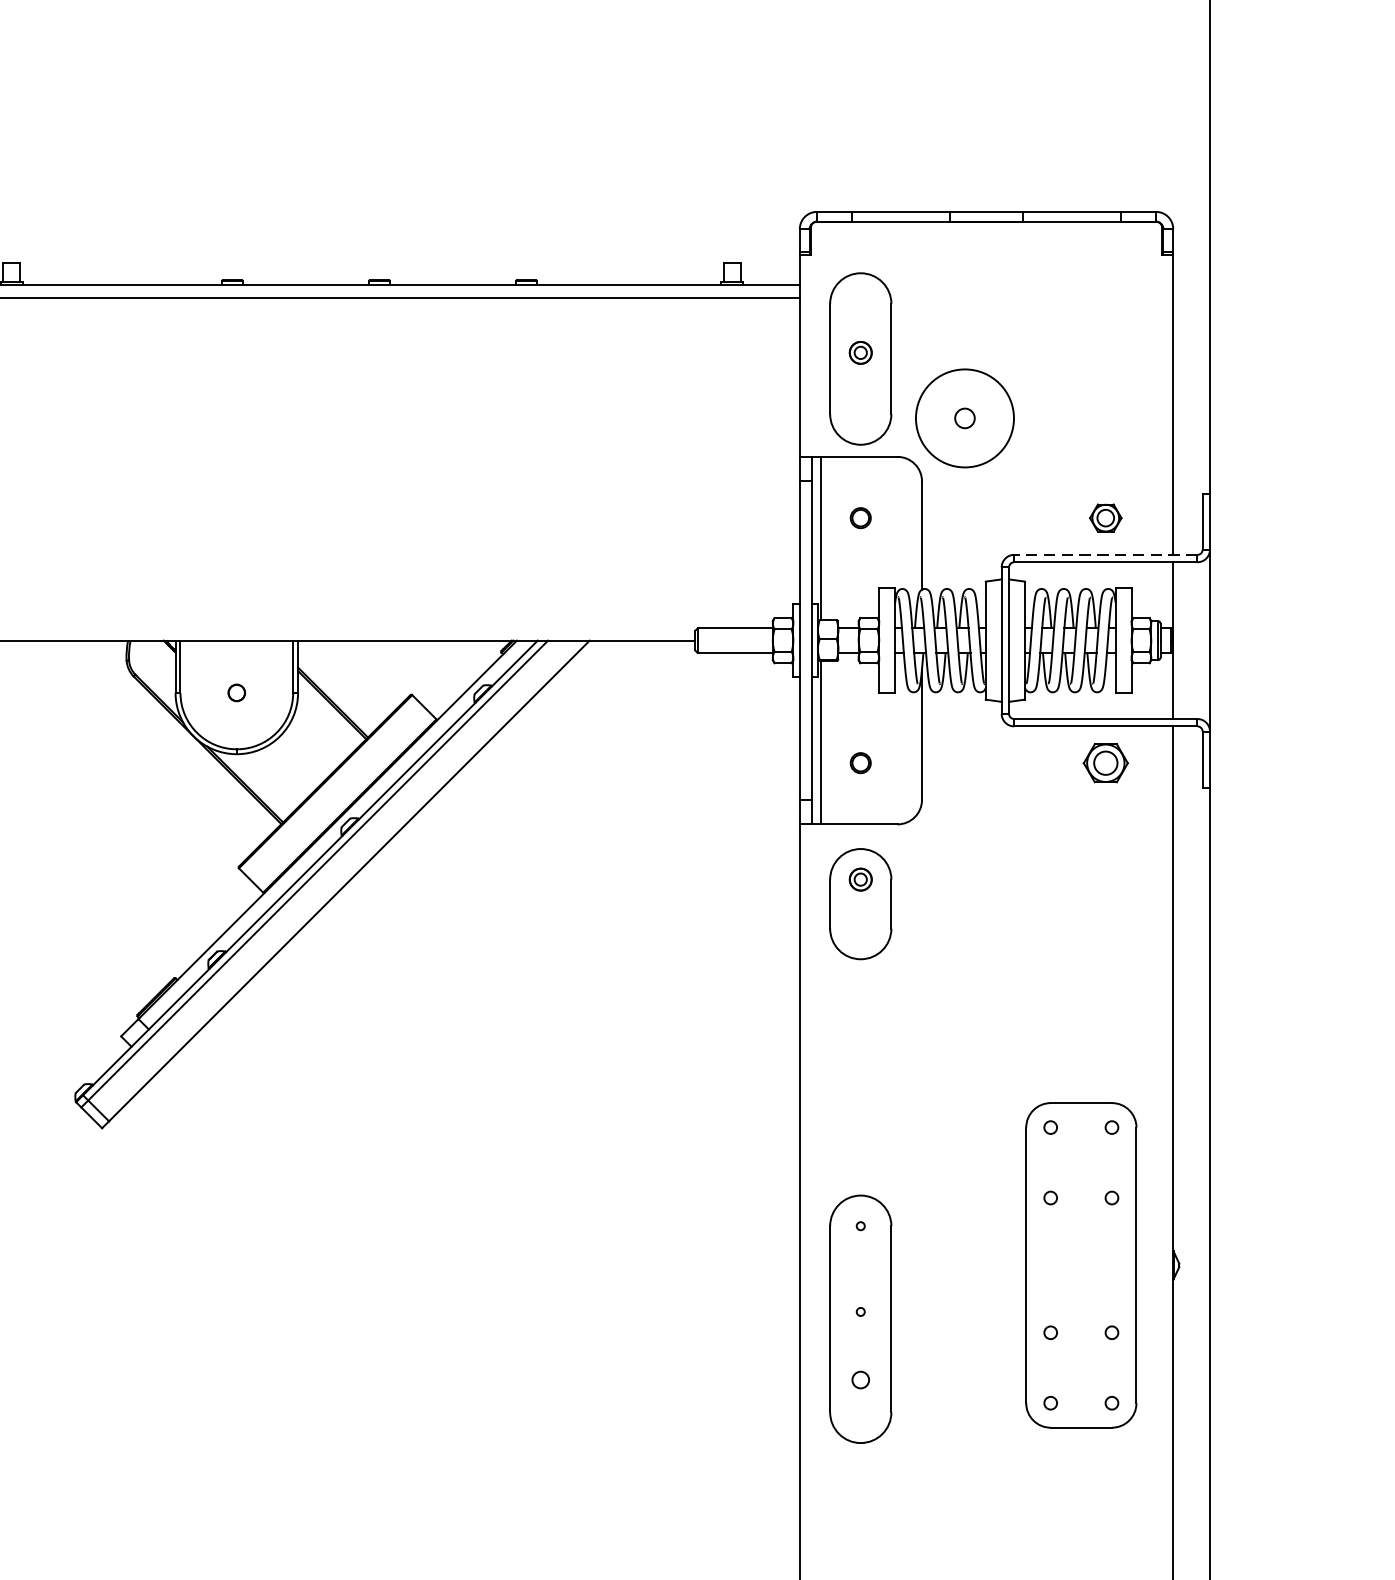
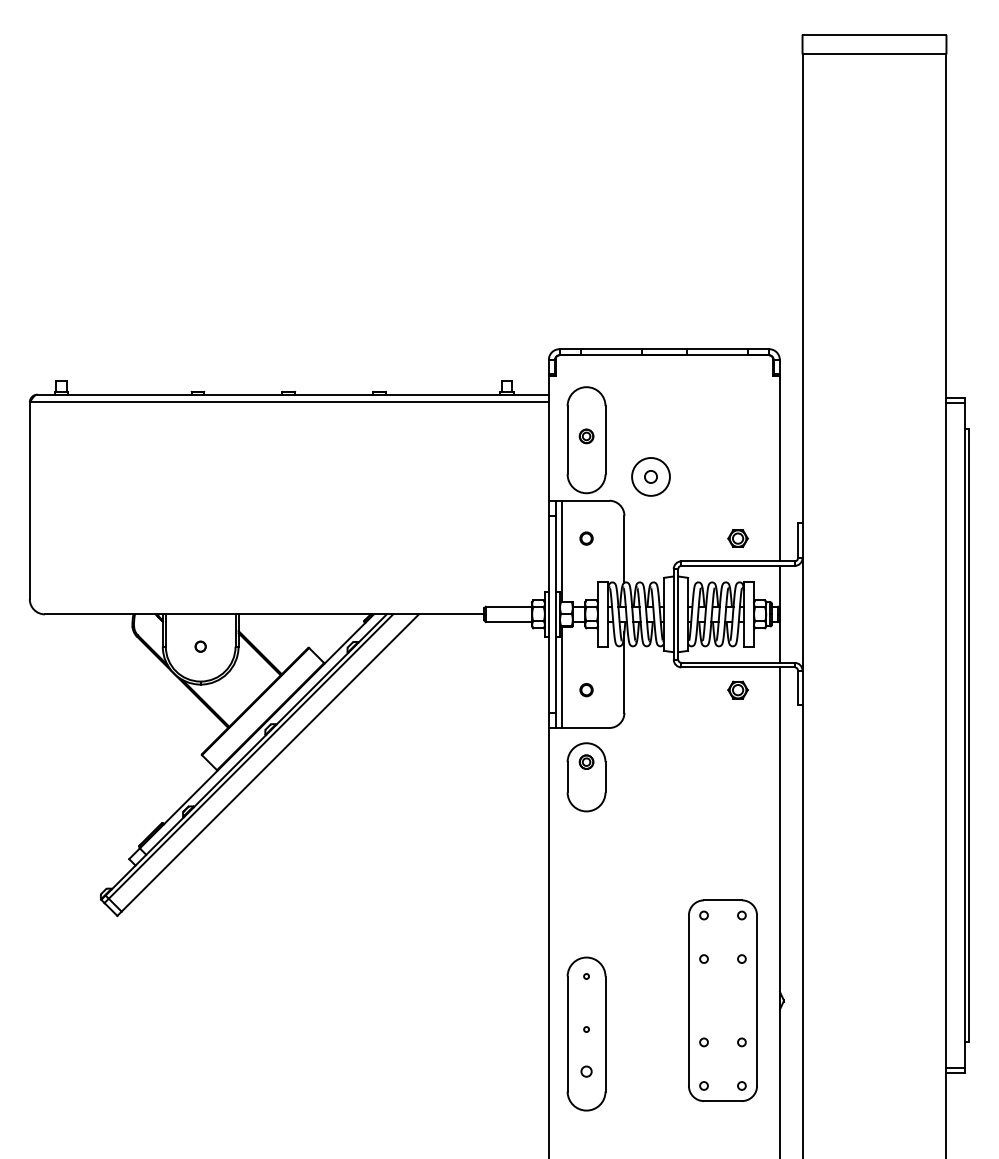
circle: (964, 417) -> (650, 476), size x0.62
line: (1106, 555) -> (738, 561), dashed -> solid
part: (1104, 762) -> (737, 689), size x0.71

